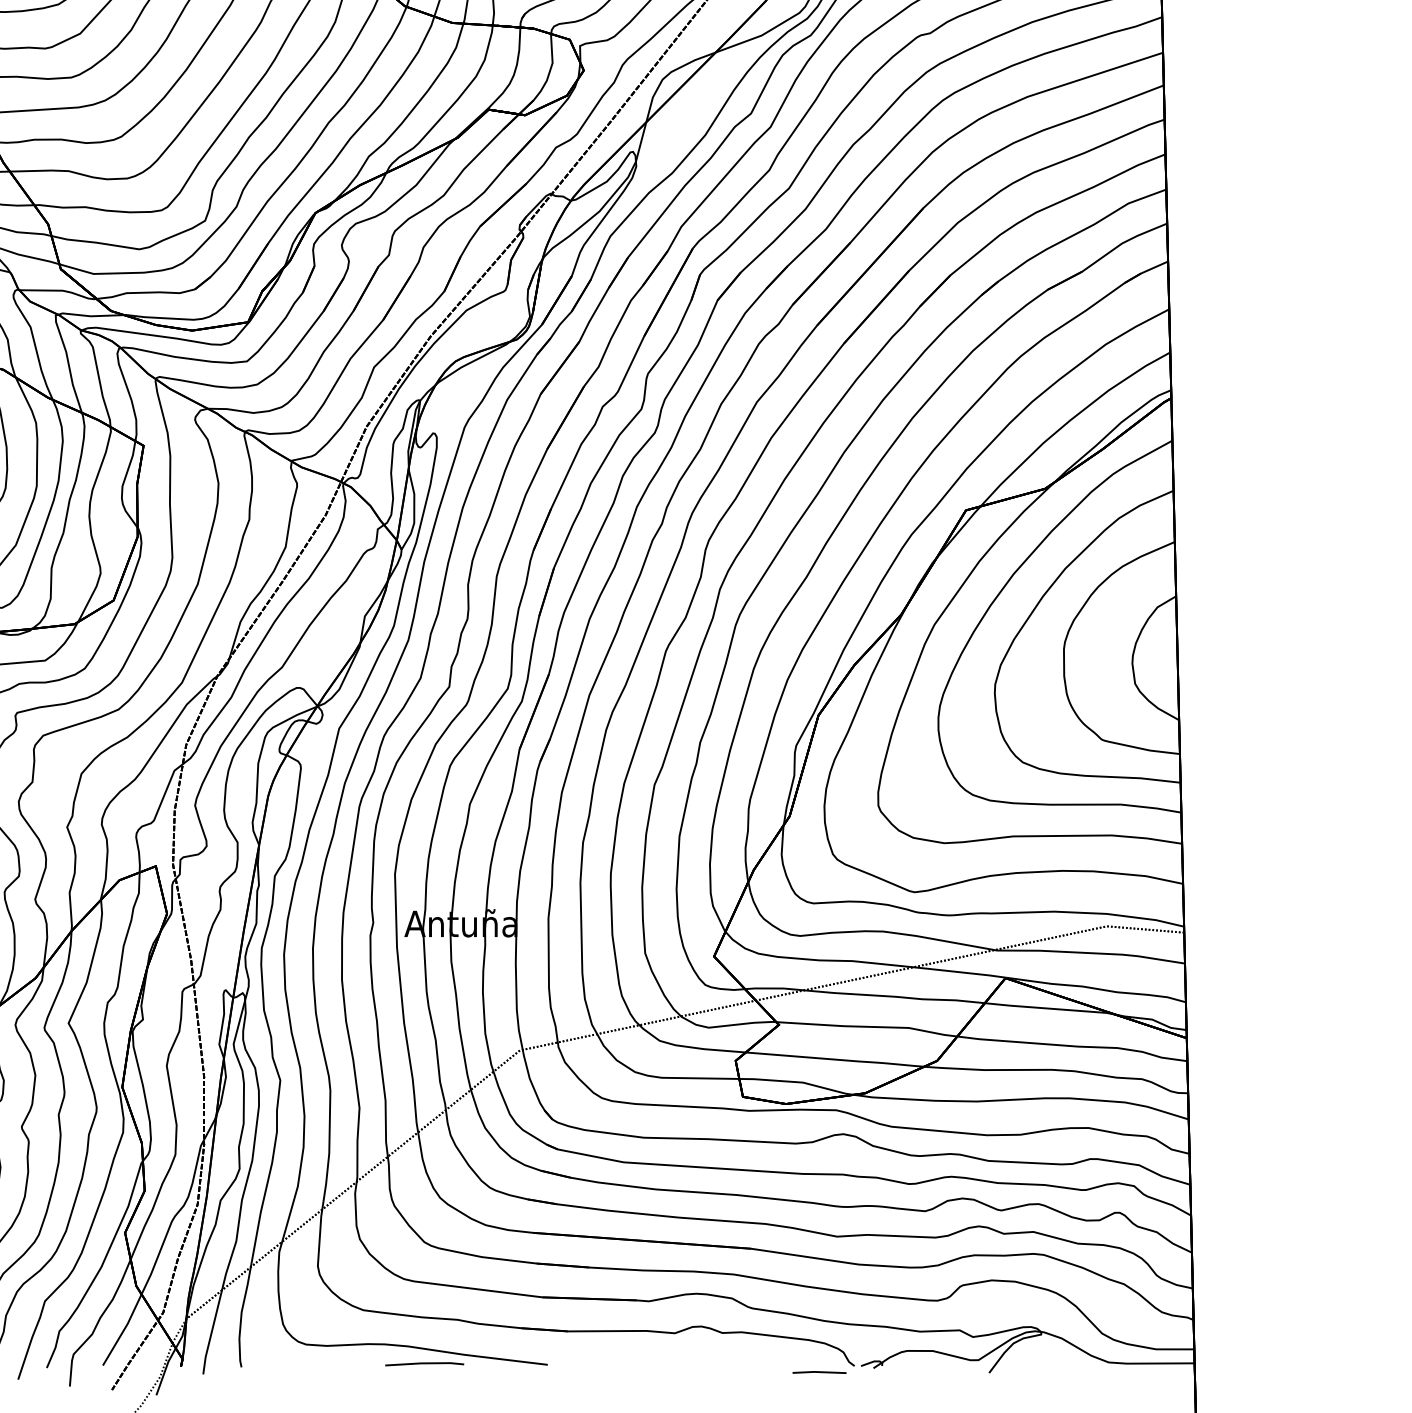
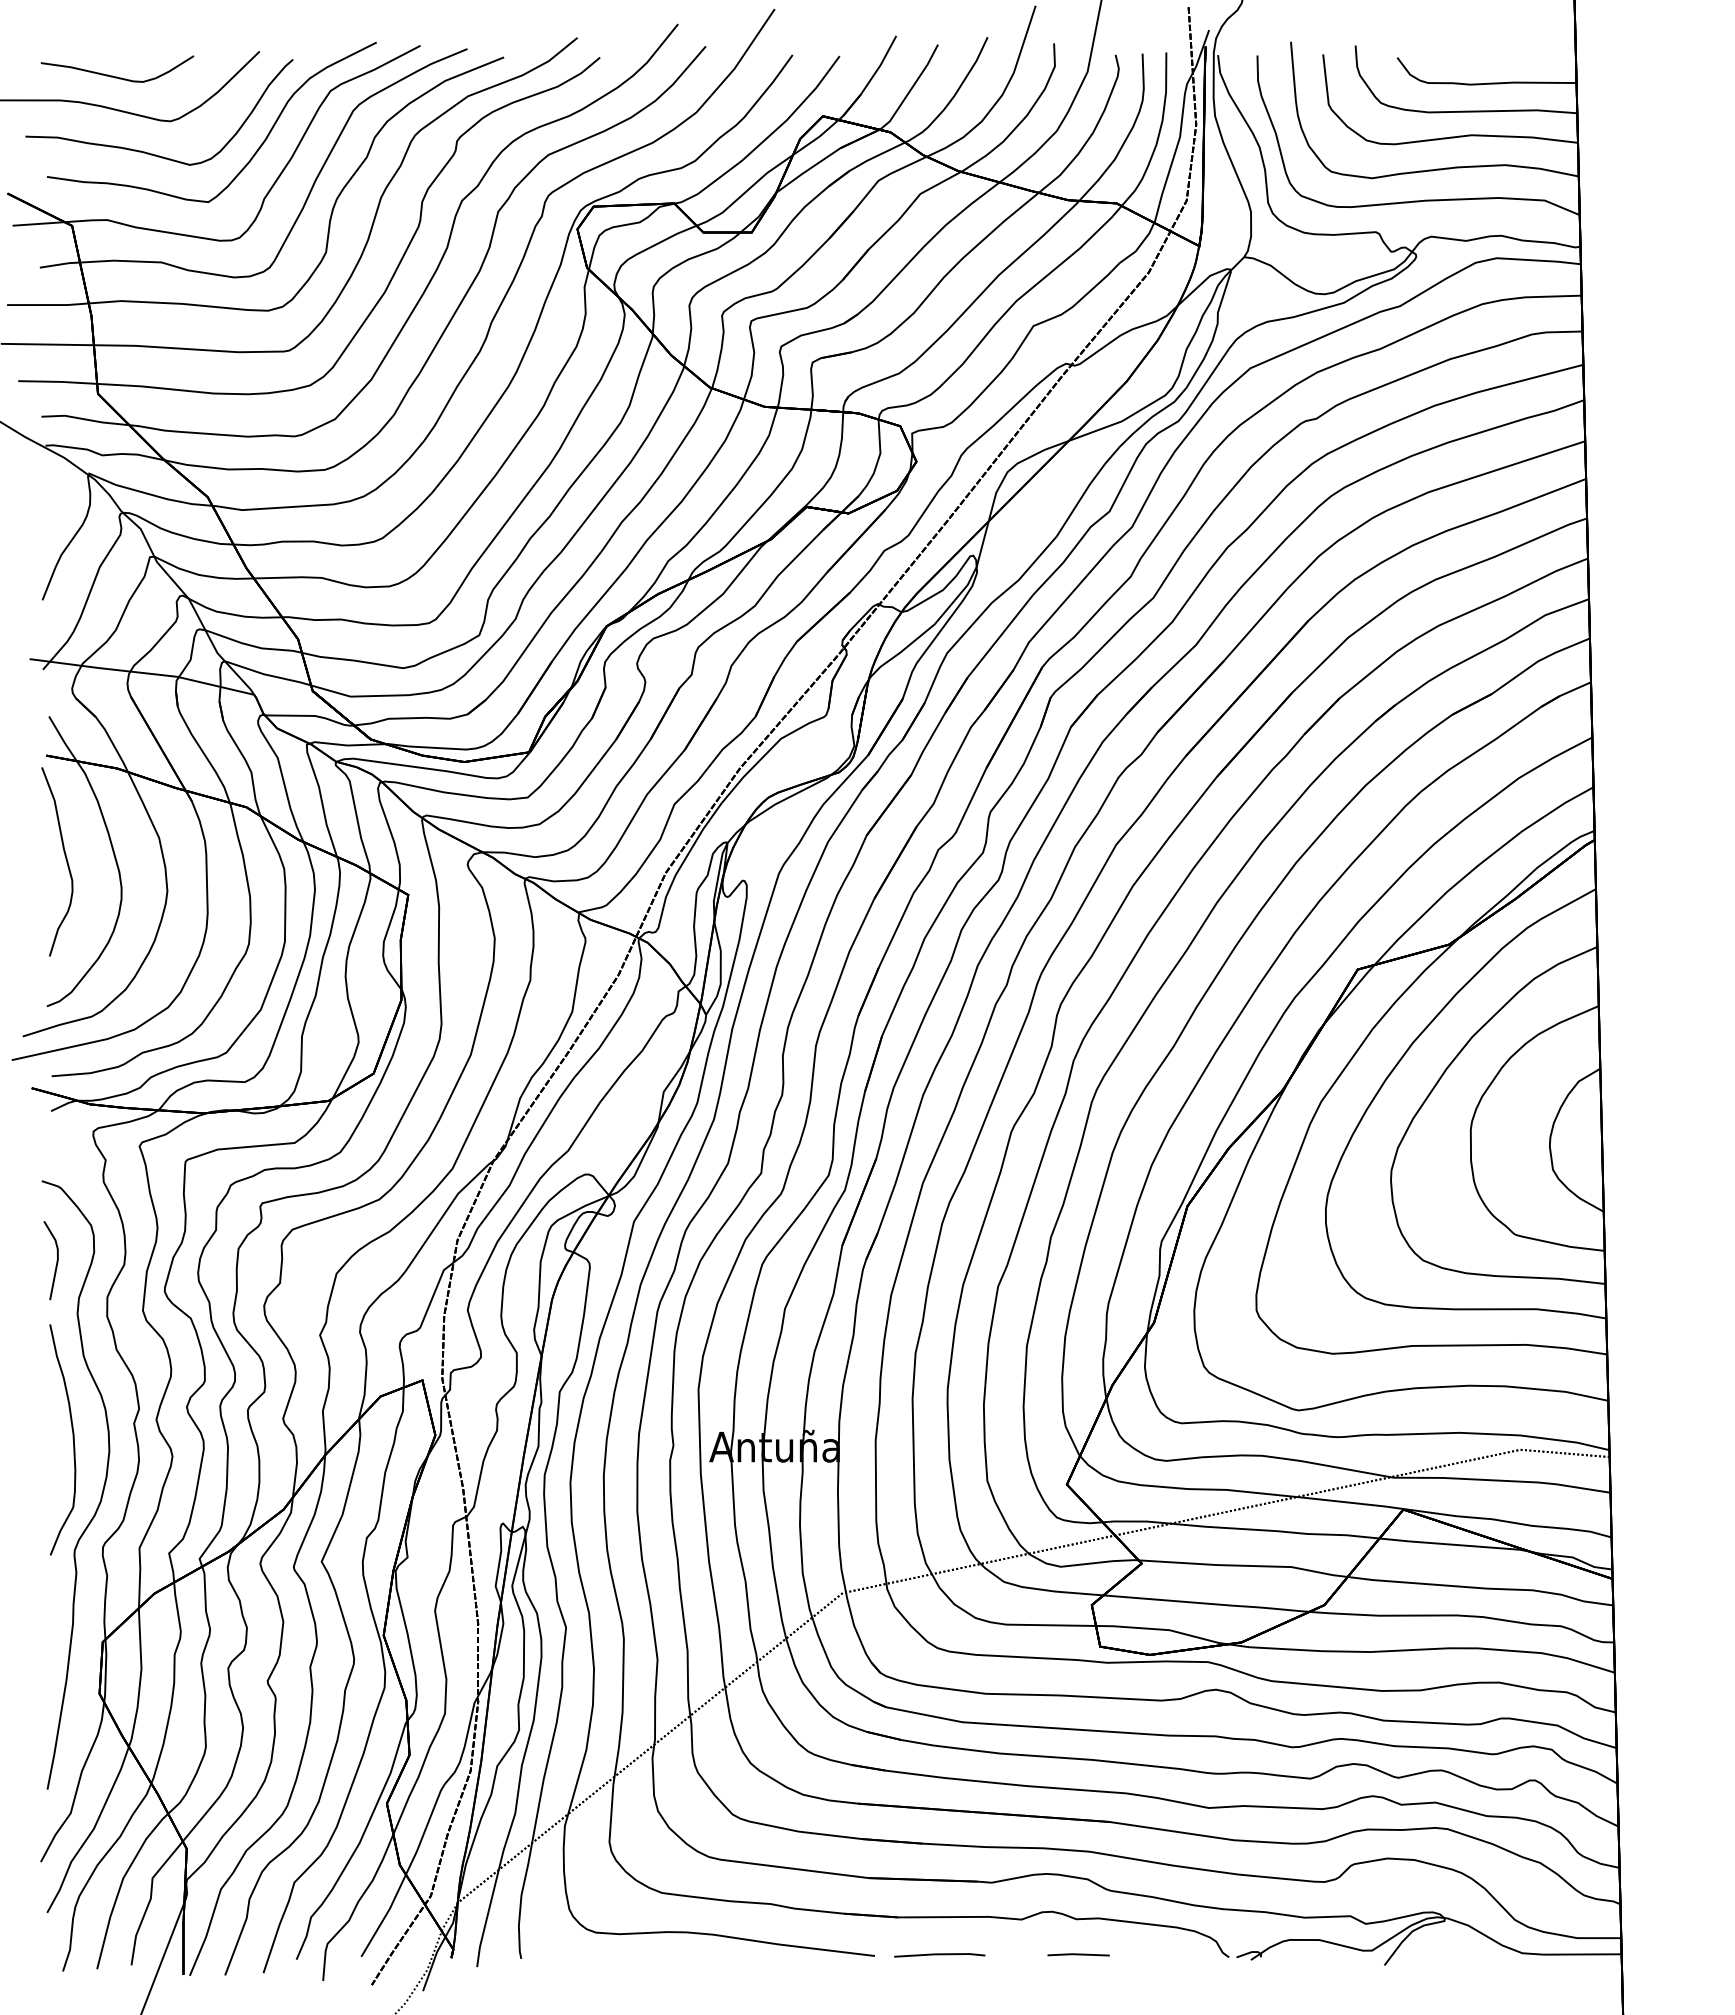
line: (424, 1364) -> (939, 1955), moved
line: (819, 1372) -> (1078, 1954), moved

